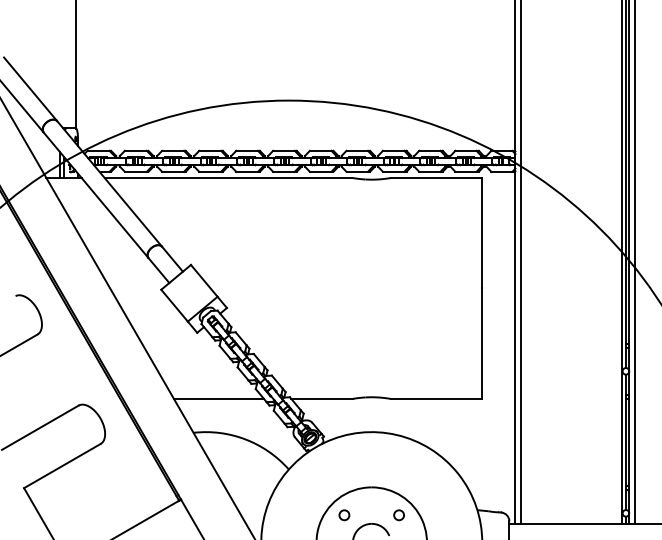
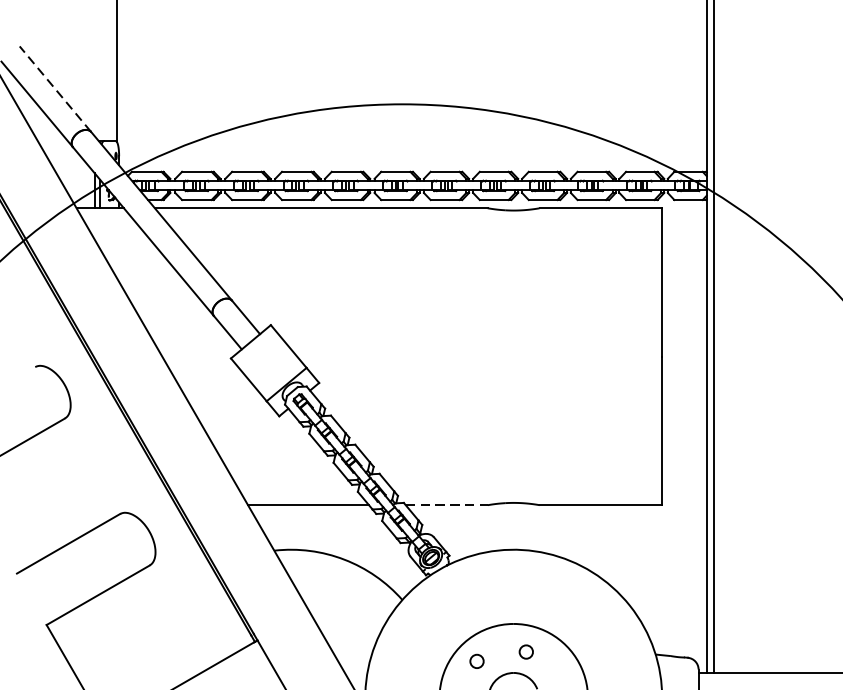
line: (30, 88) -> (55, 88), solid -> dashed
line: (321, 398) -> (446, 504), solid -> dashed
circle: (398, 515) -> (525, 652), moved

